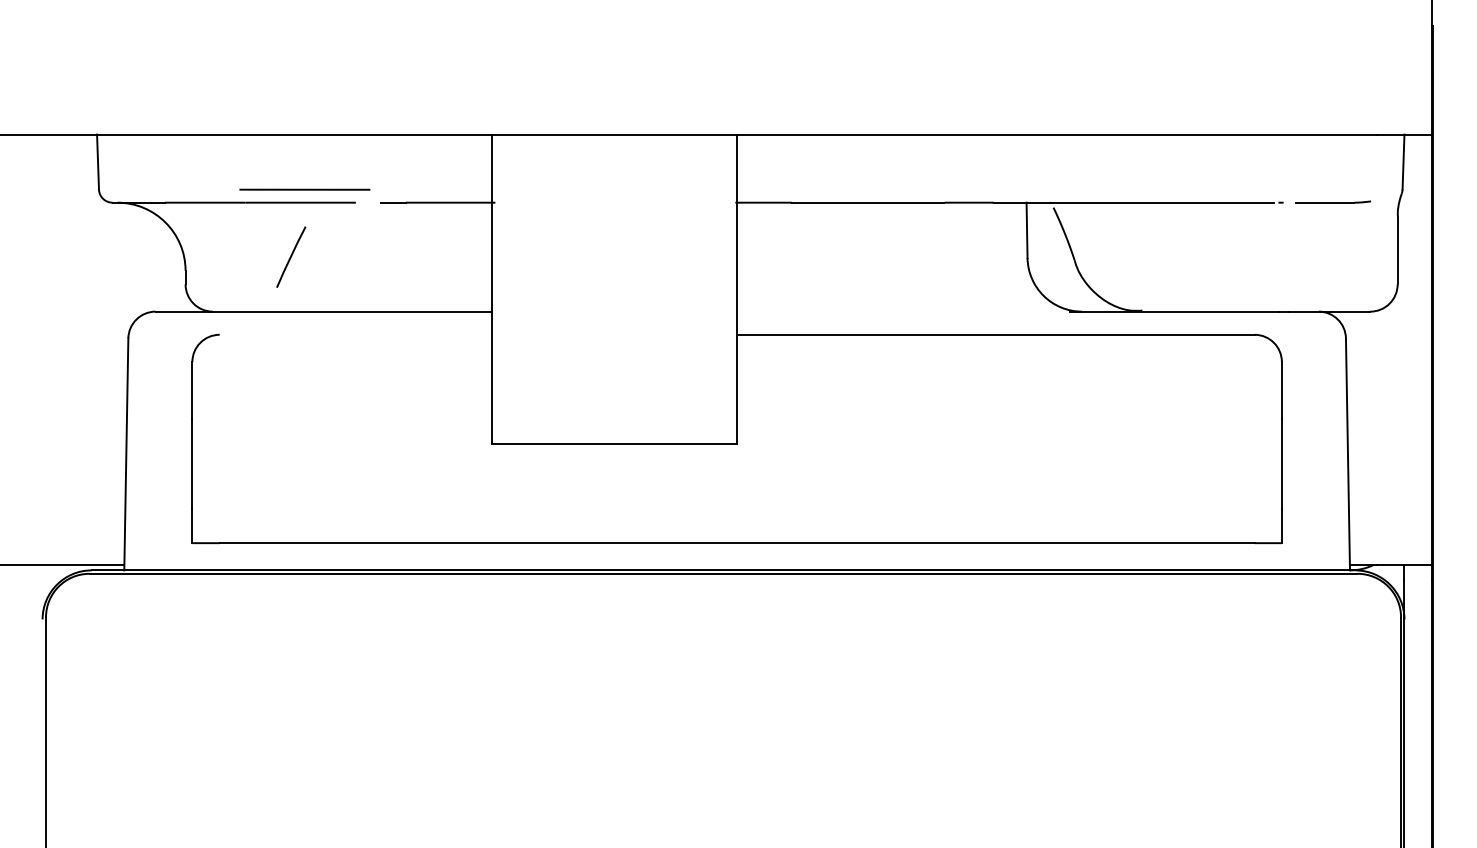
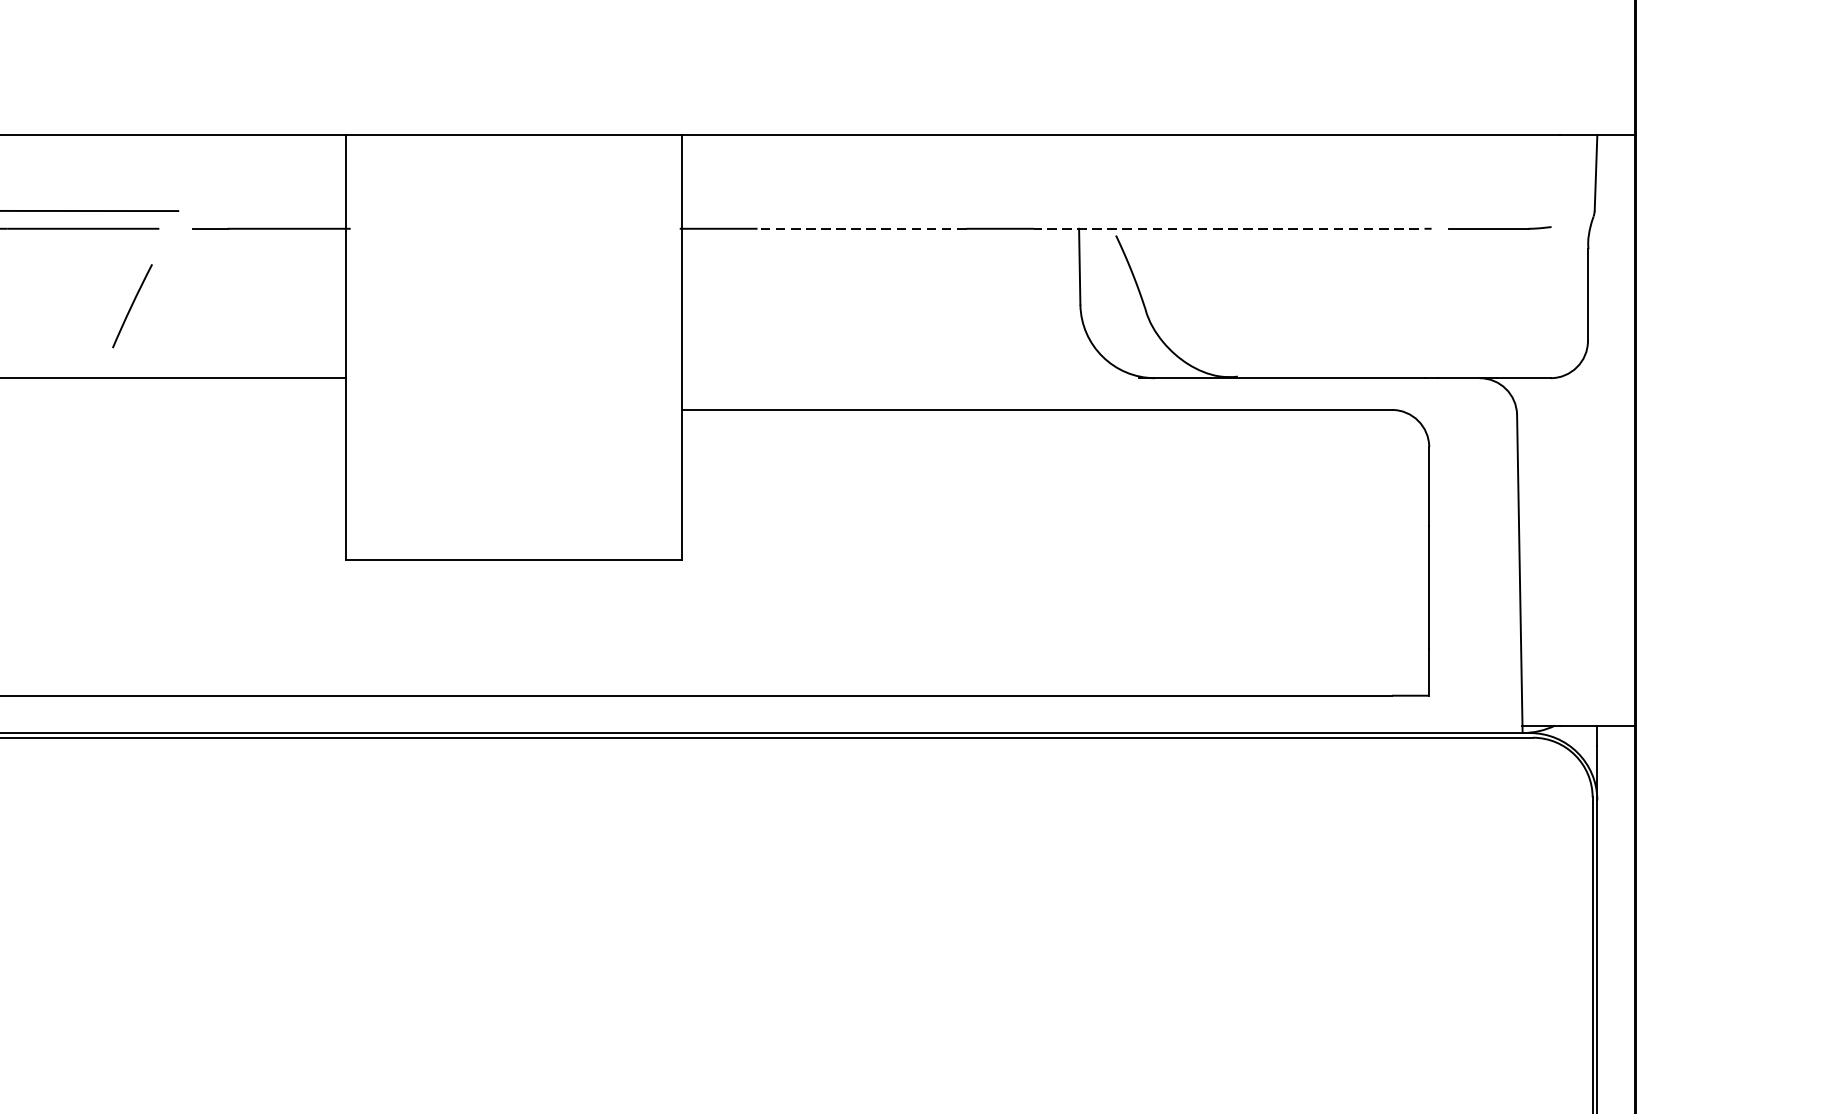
line: (867, 202) -> (860, 228), solid -> dashed
line: (1133, 202) -> (1225, 228), solid -> dashed
line: (291, 256) -> (132, 305), moved

